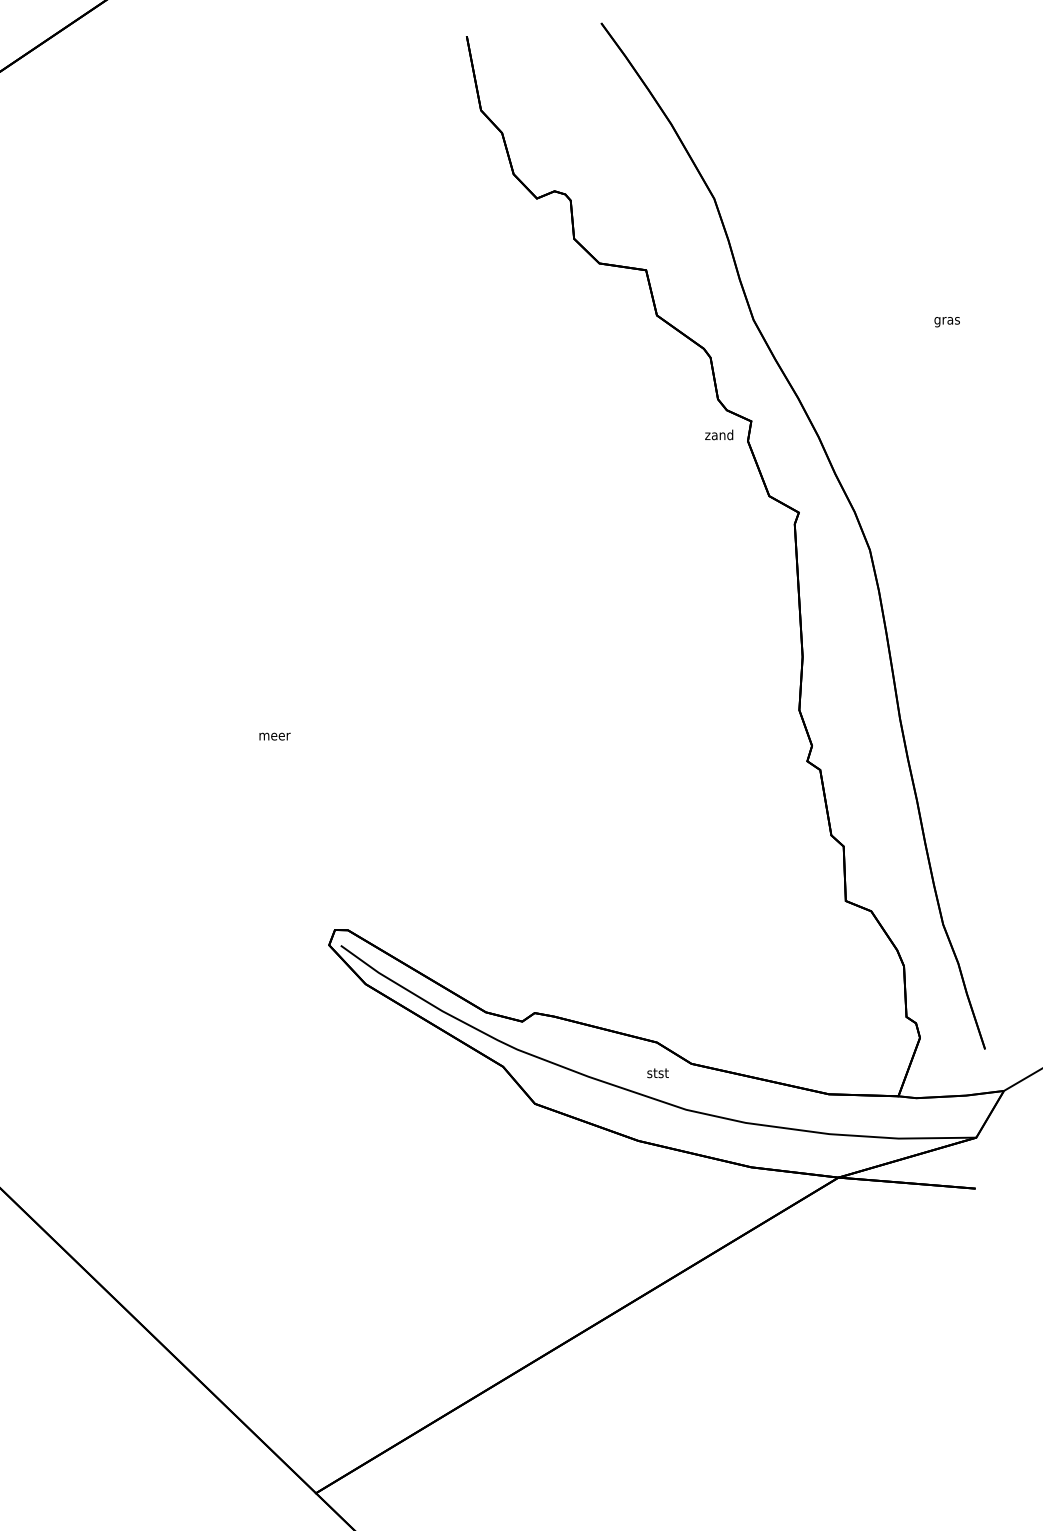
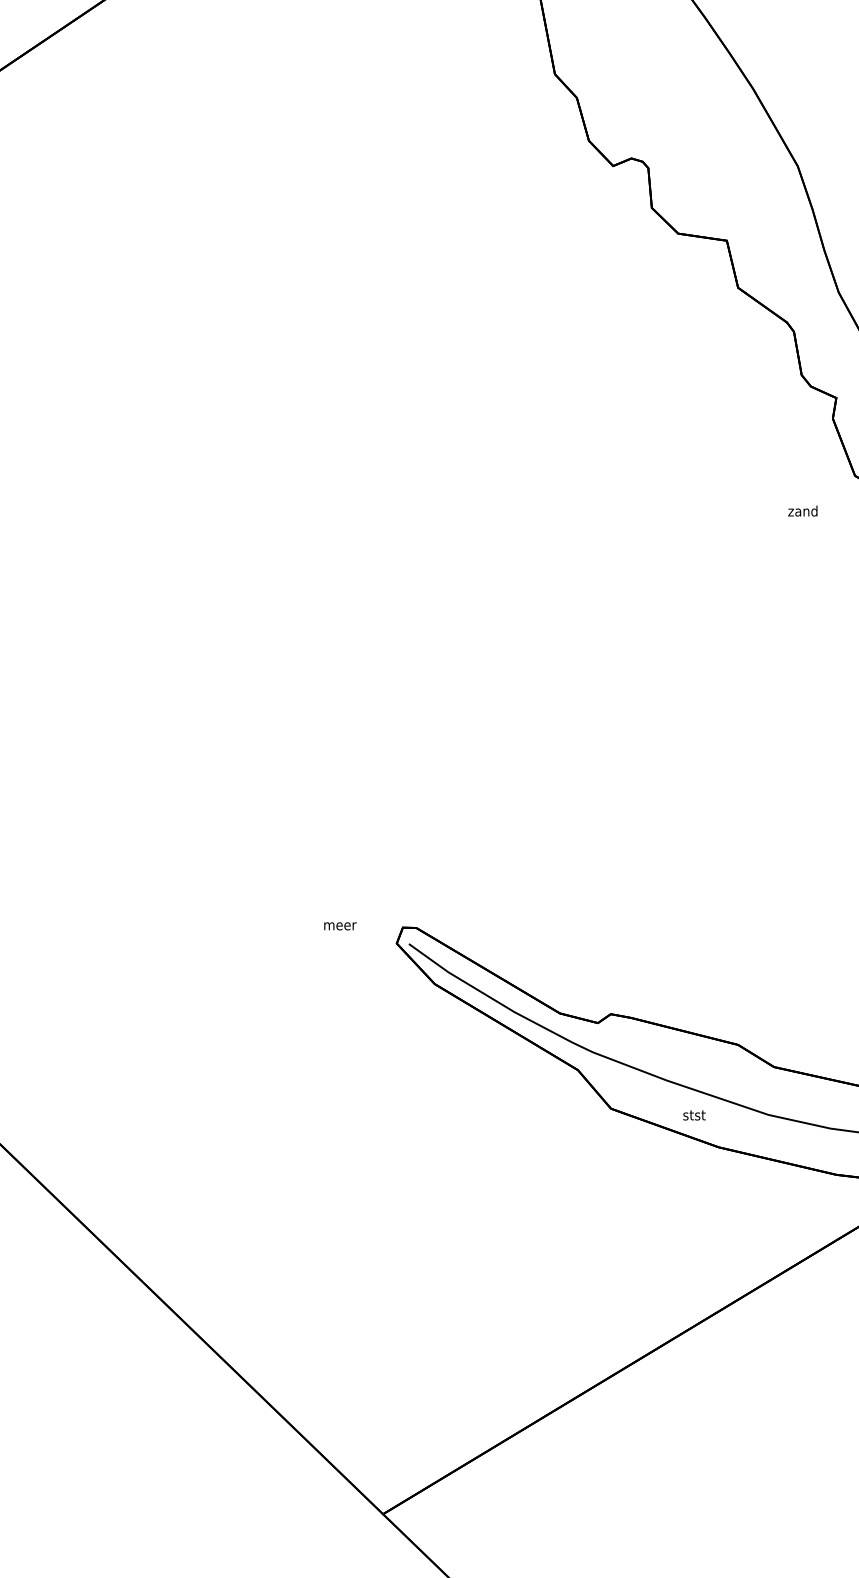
text: (719, 434) -> (803, 510), moved
text: (274, 736) -> (339, 926), moved
text: (657, 1073) -> (693, 1115), moved

